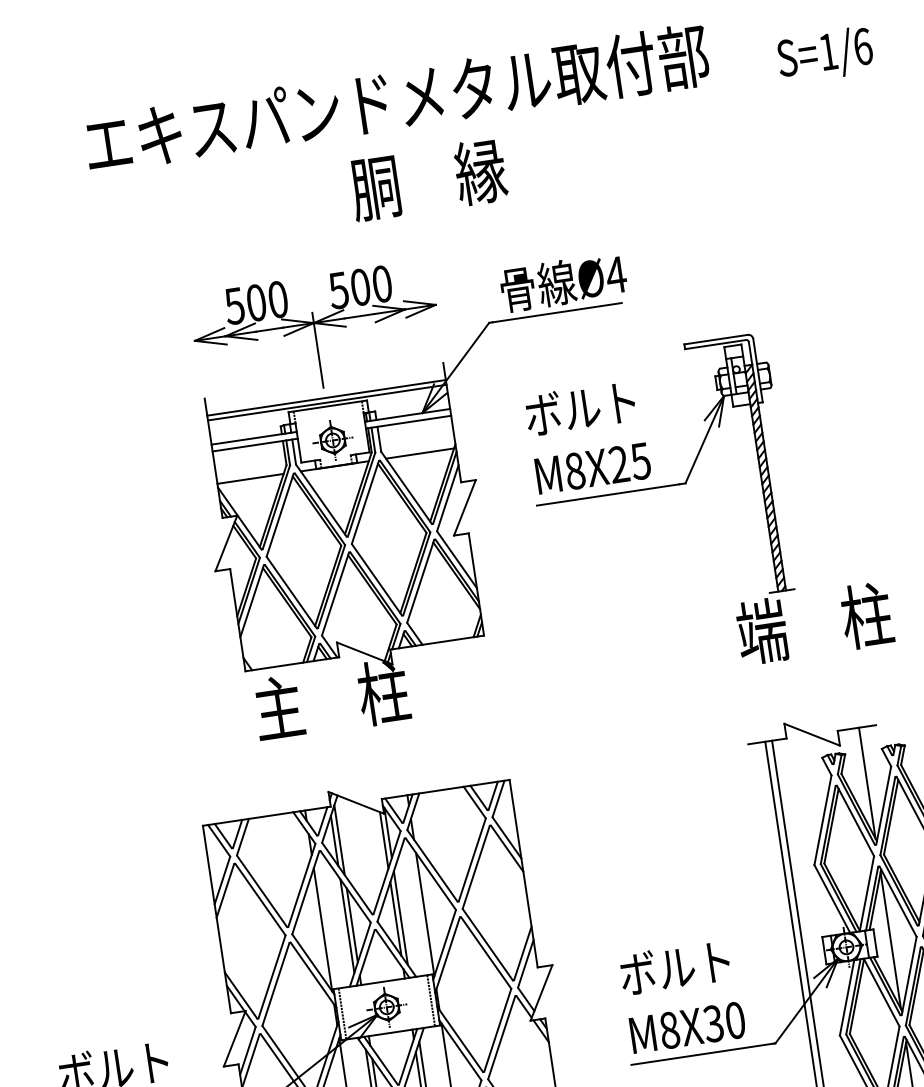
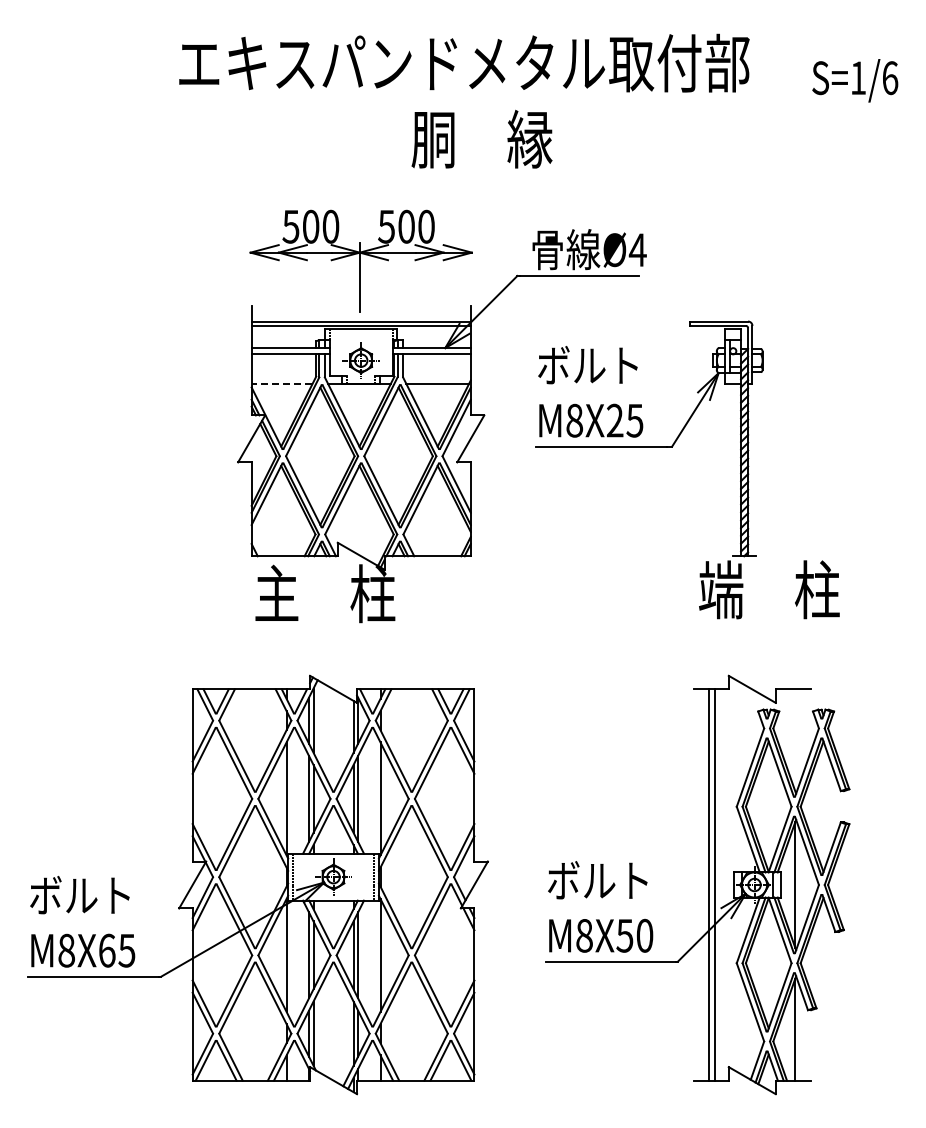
line: (250, 479) -> (281, 384), solid -> dashed
line: (867, 783) -> (795, 740), removed
text: (714, 1023) -> (625, 935), M8X30 -> M8X50

